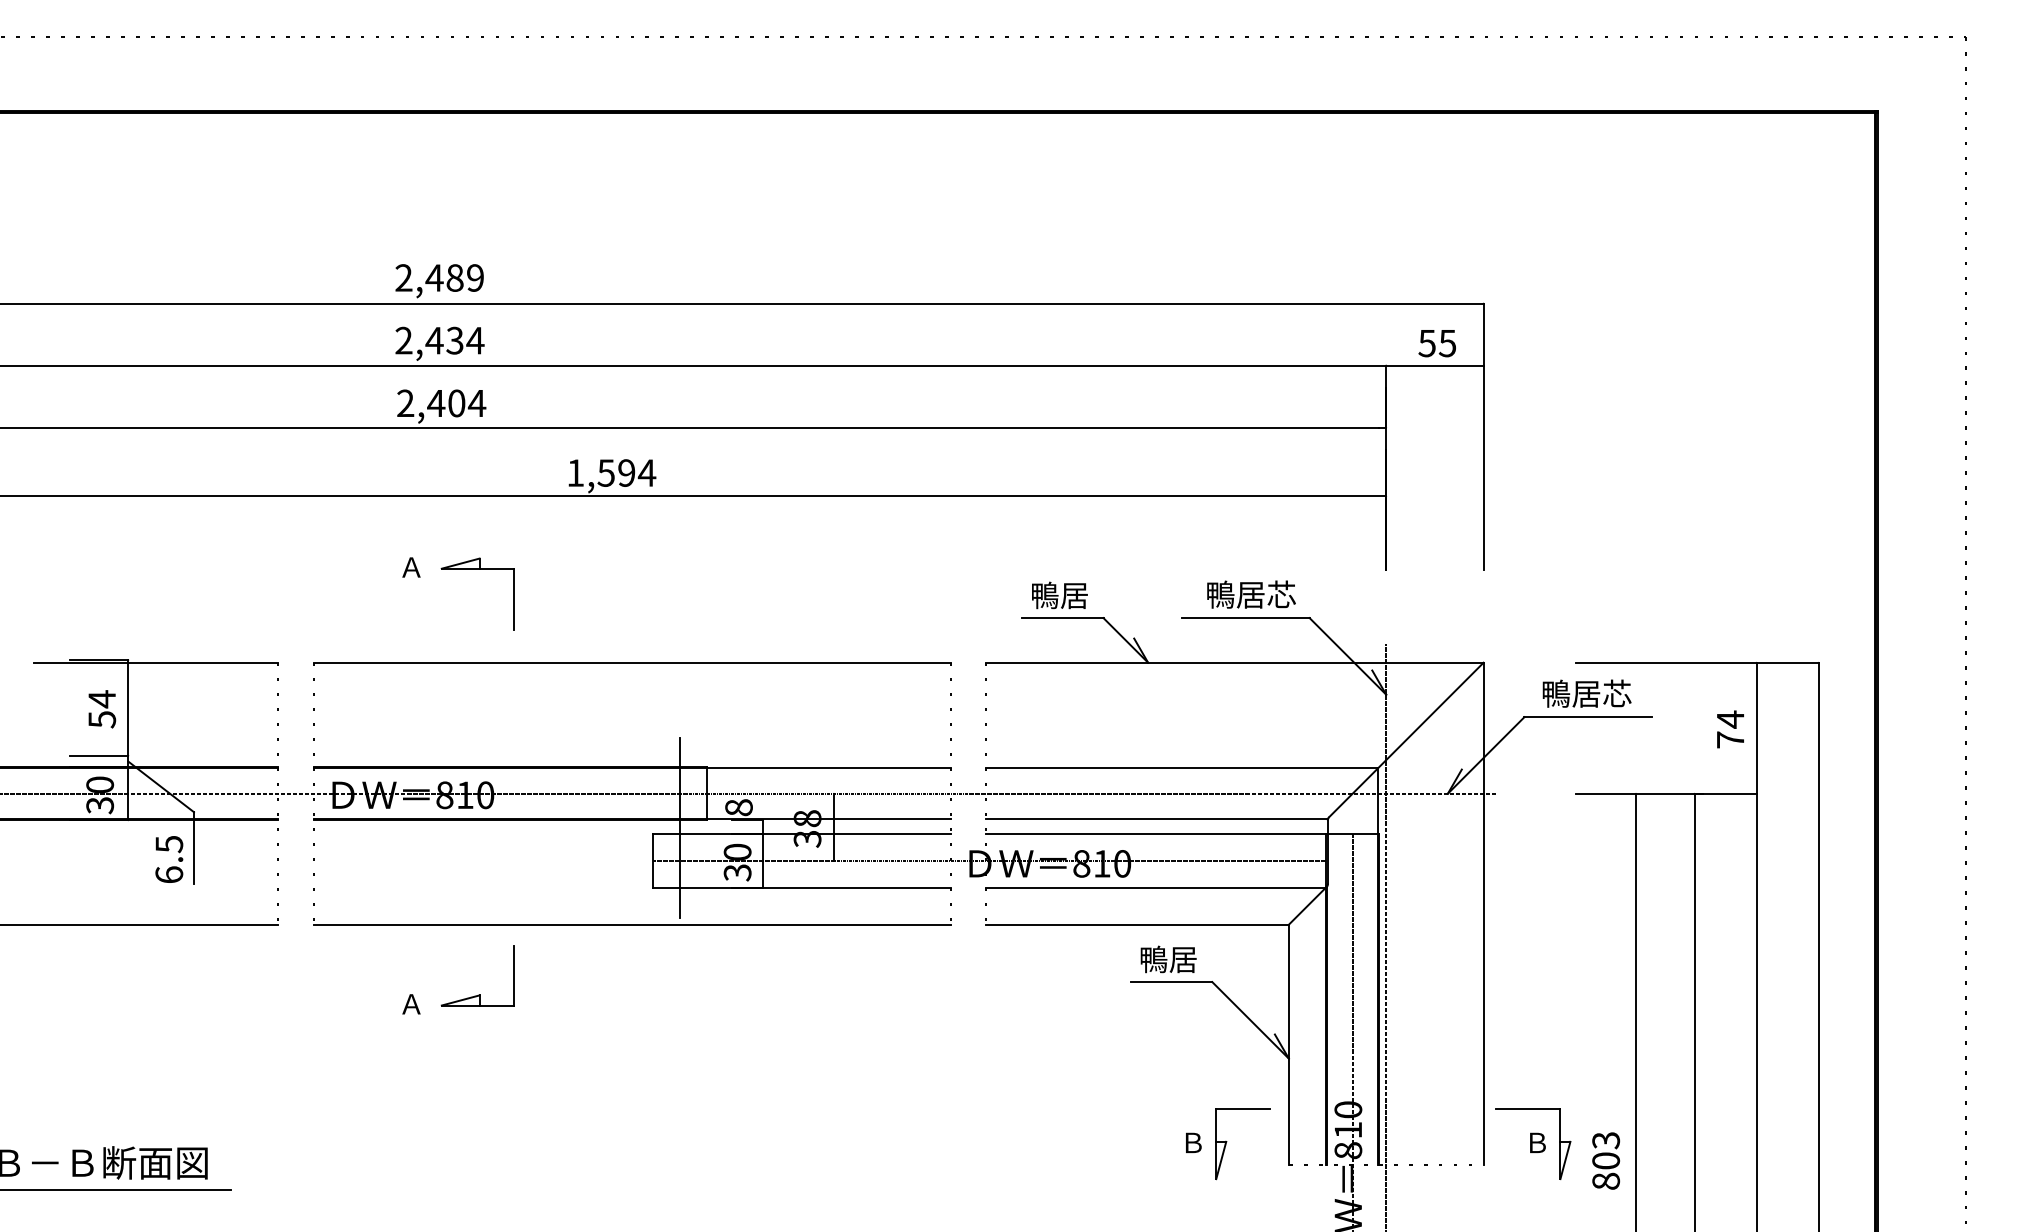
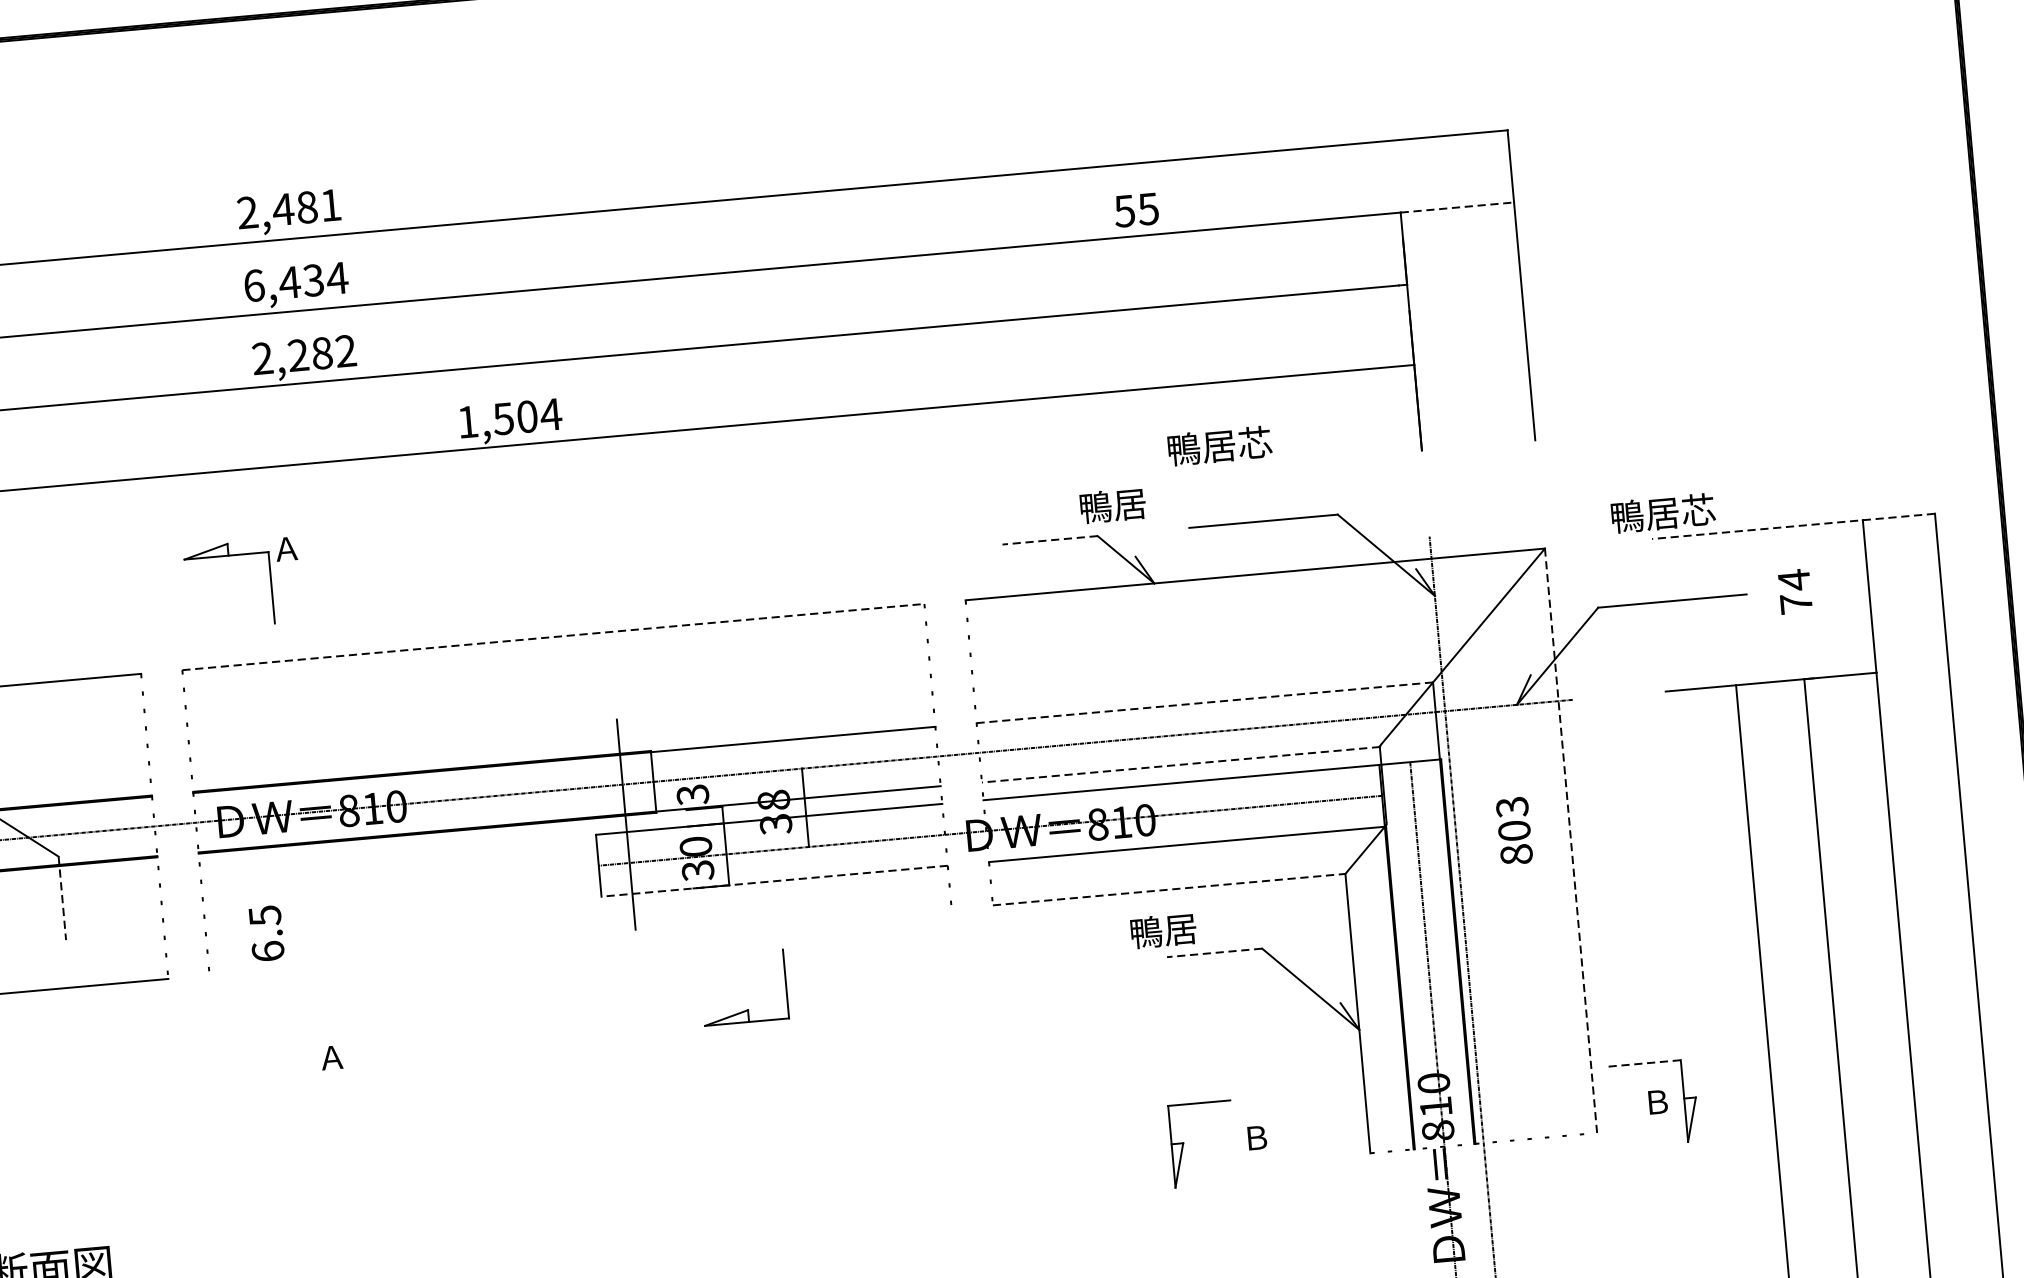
text: (475, 277) -> (330, 204), 2,489 -> 2,481
text: (403, 340) -> (253, 285), 2,434 -> 6,434
text: (1436, 343) -> (1135, 210), moved
line: (1434, 365) -> (1456, 207), solid -> dashed
text: (456, 403) -> (321, 353), 2,404 -> 2,282
text: (626, 472) -> (527, 416), 1,594 -> 1,504
part: (477, 569) -> (226, 556), moved
text: (1251, 594) -> (1219, 445), moved
text: (1059, 595) -> (1112, 505), moved
line: (1062, 618) -> (1049, 540), solid -> dashed
line: (632, 662) -> (553, 636), solid -> dashed
line: (1696, 662) -> (1792, 526), solid -> dashed
text: (1586, 693) -> (1662, 513), moved
text: (1730, 729) -> (1795, 591), moved
line: (1182, 768) -> (1205, 703), solid -> dashed
text: (738, 807) -> (692, 794), 8 -> 3
line: (1157, 819) -> (1181, 765), solid -> dashed
line: (193, 848) -> (61, 898), solid -> dashed
text: (169, 859) -> (266, 933), moved
line: (802, 887) -> (775, 881), solid -> dashed
line: (1483, 913) -> (1570, 840), solid -> dashed
line: (631, 924) -> (579, 941), removed
line: (1138, 924) -> (1170, 889), solid -> dashed
text: (1168, 959) -> (1163, 930), moved
line: (1171, 982) -> (1214, 953), solid -> dashed
part: (478, 994) -> (746, 1009), moved
line: (1527, 1108) -> (1642, 1063), solid -> dashed
part: (1227, 1141) -> (1184, 1142), moved
text: (1606, 1160) -> (1514, 830), moved

